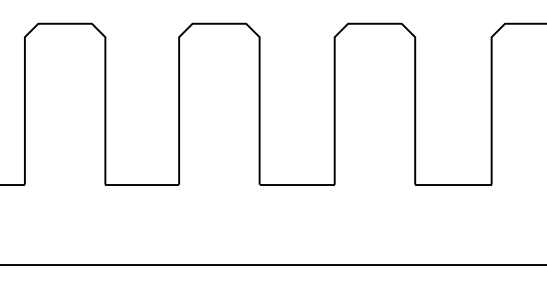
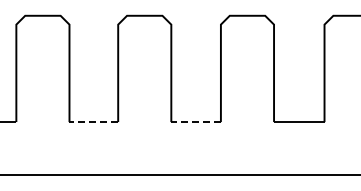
line: (141, 185) -> (93, 122), solid -> dashed
line: (297, 185) -> (196, 122), solid -> dashed

